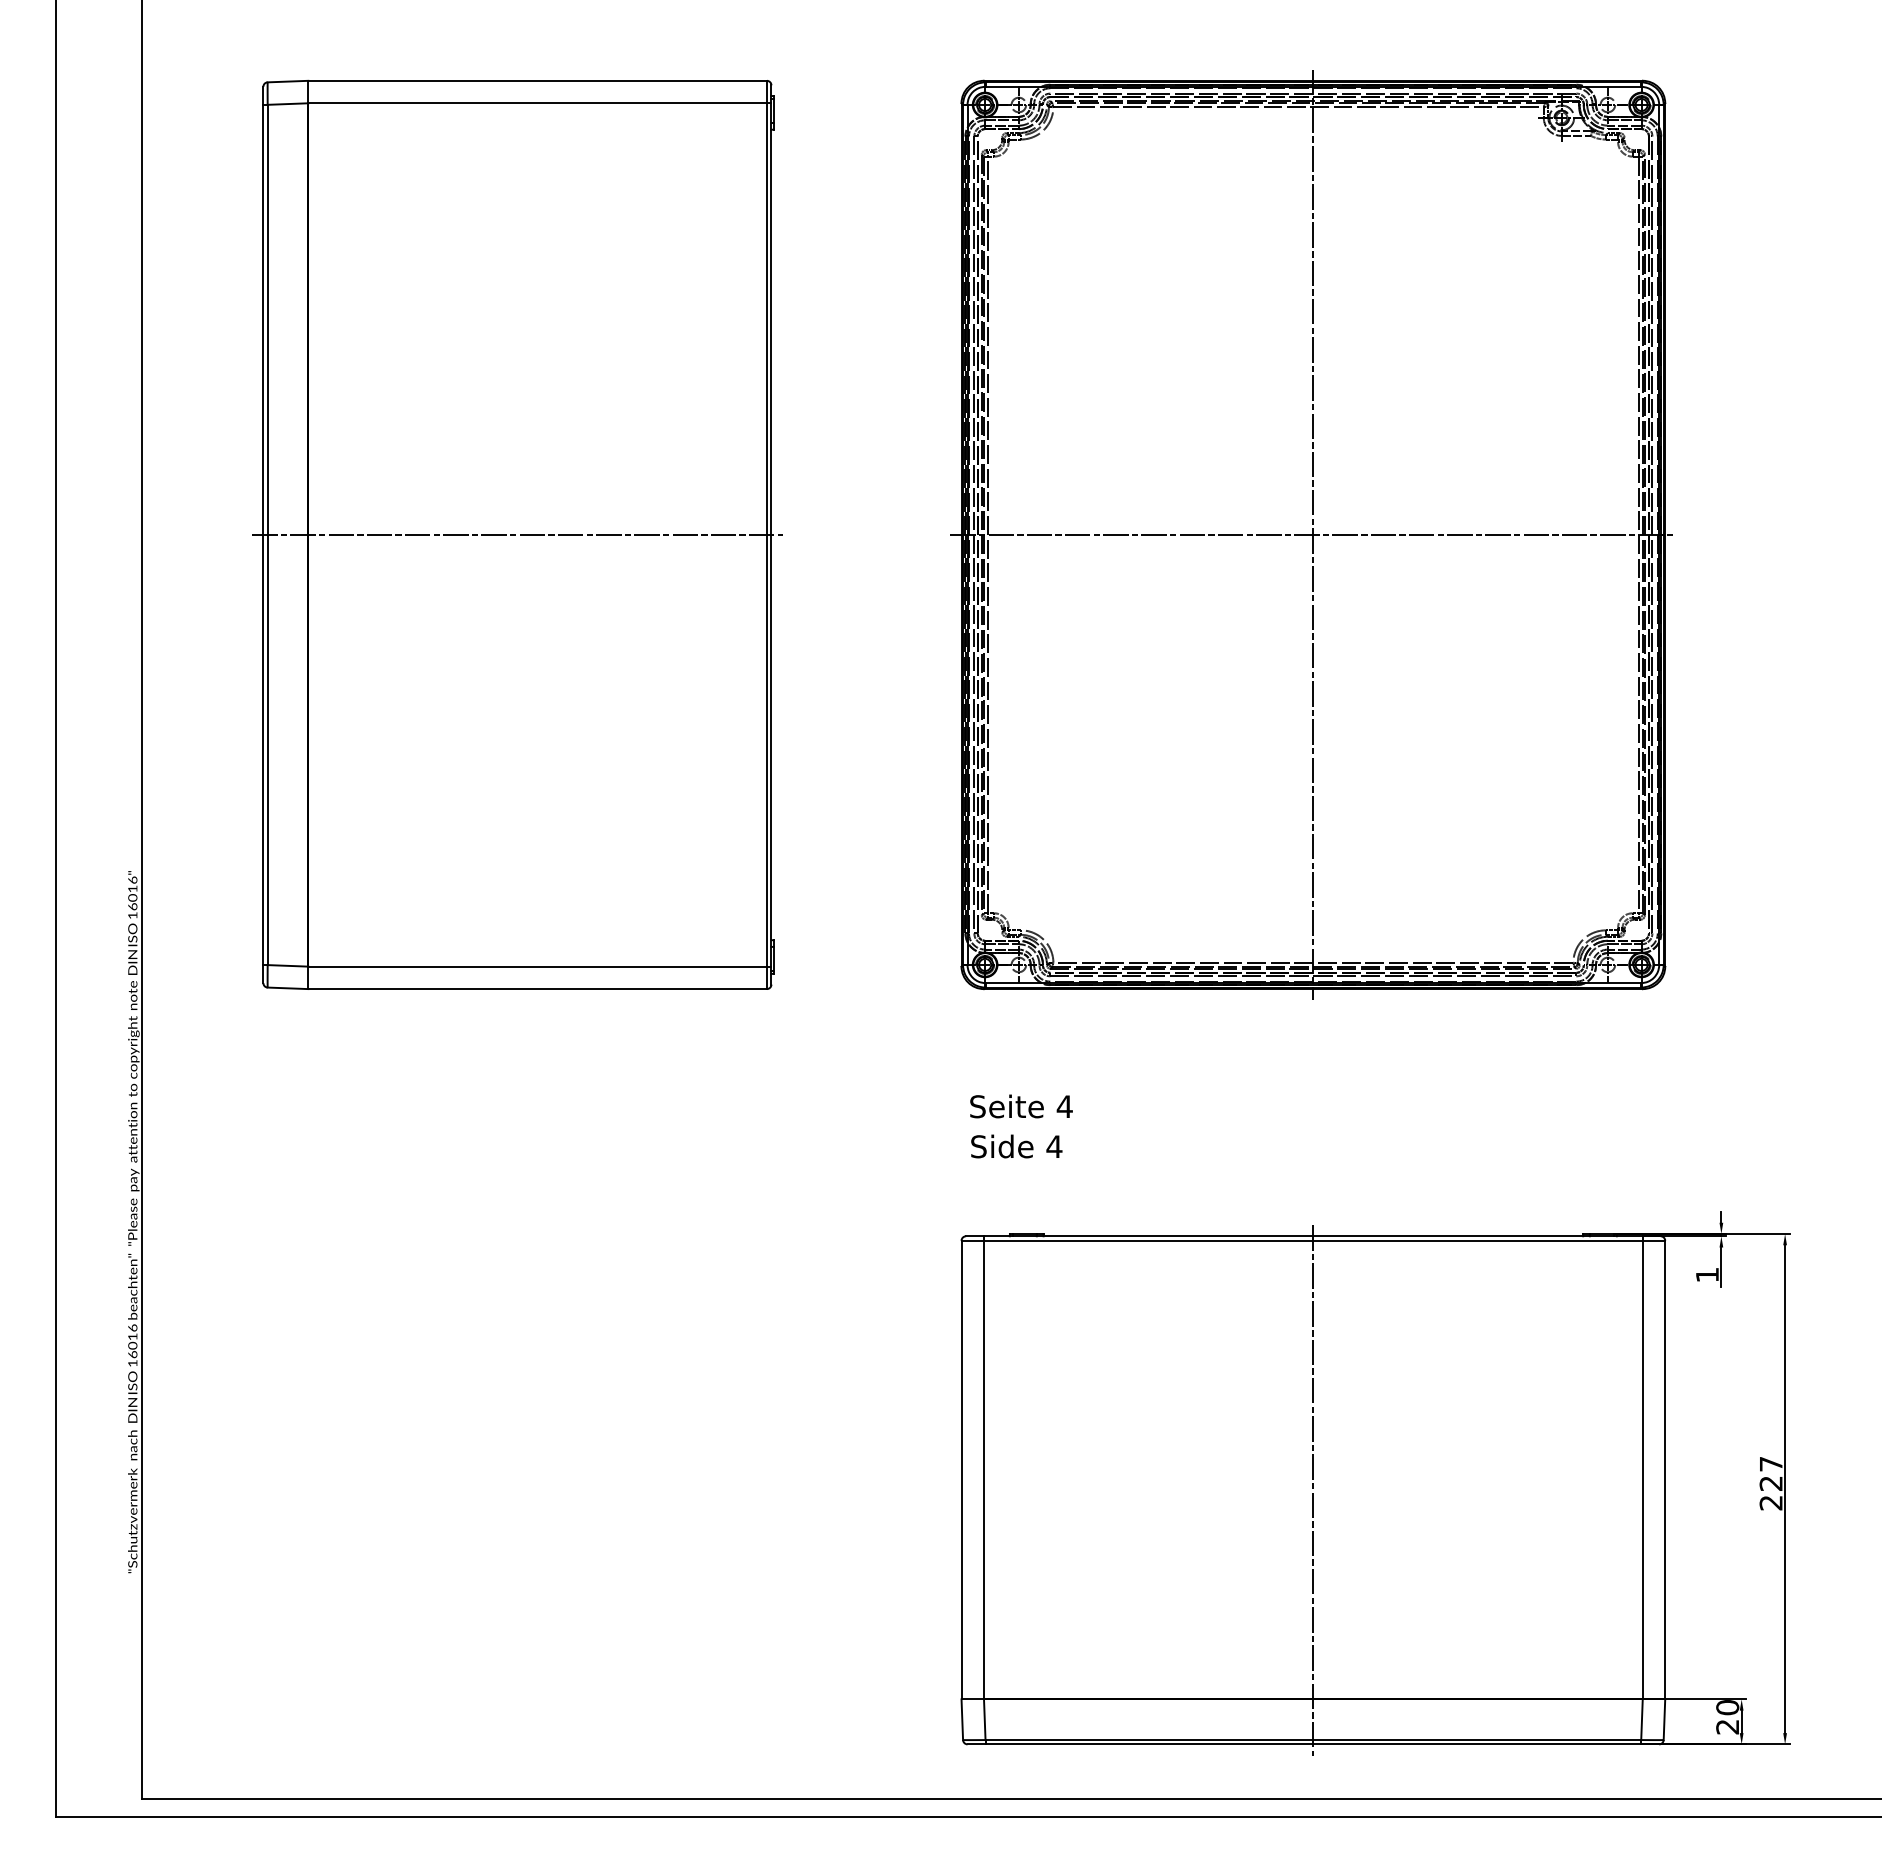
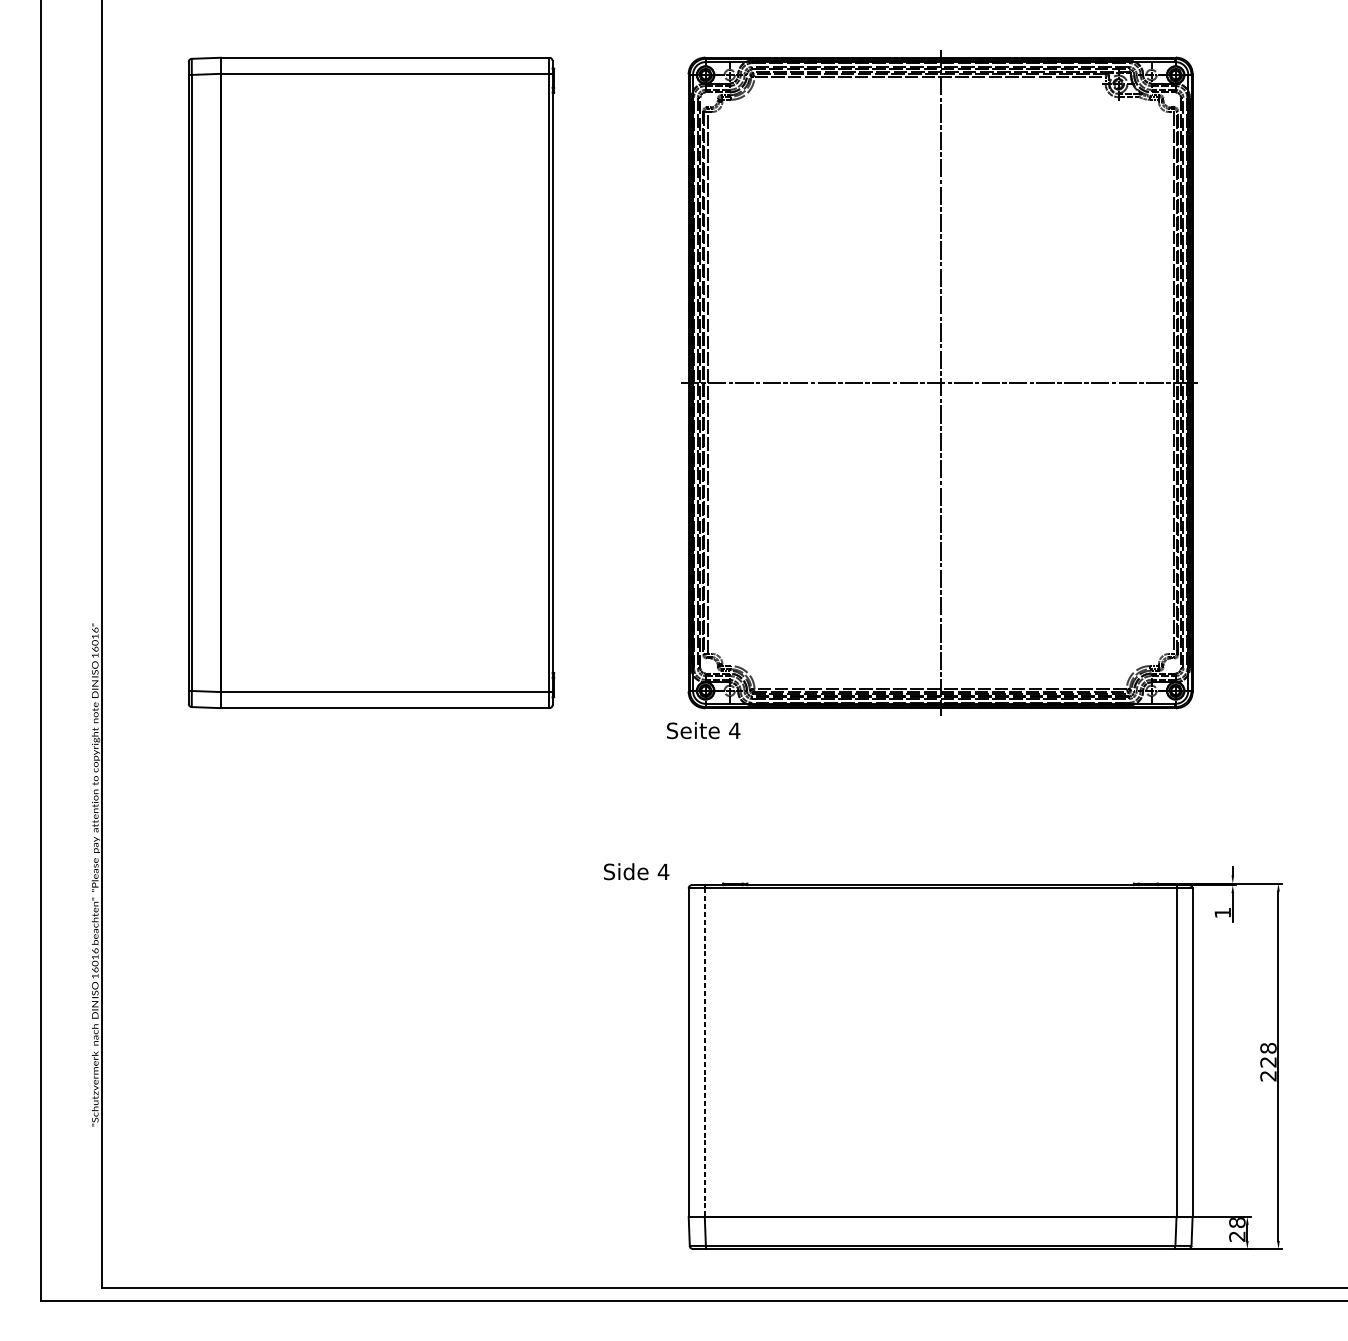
line: (517, 534) -> (370, 382), removed
text: (1021, 1106) -> (703, 730), moved
text: (1016, 1146) -> (636, 871), moved
text: (1770, 1463) -> (1268, 1047), 227 -> 228
line: (984, 1470) -> (705, 1052), solid -> dashed
line: (1313, 1490) -> (940, 1067), removed
text: (1727, 1707) -> (1237, 1222), 20 -> 28

